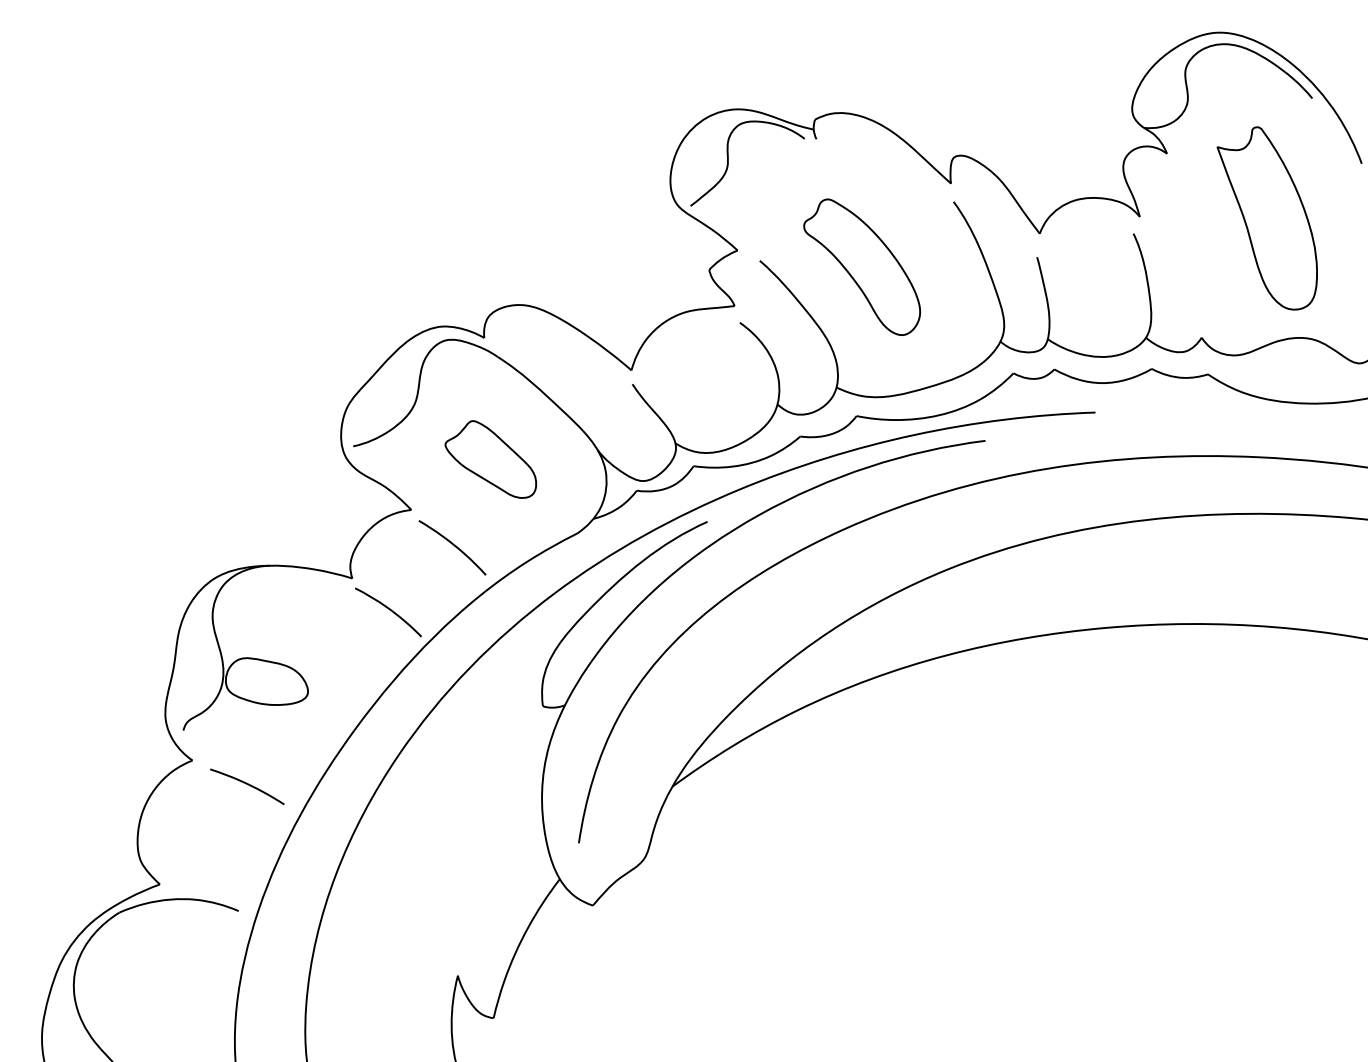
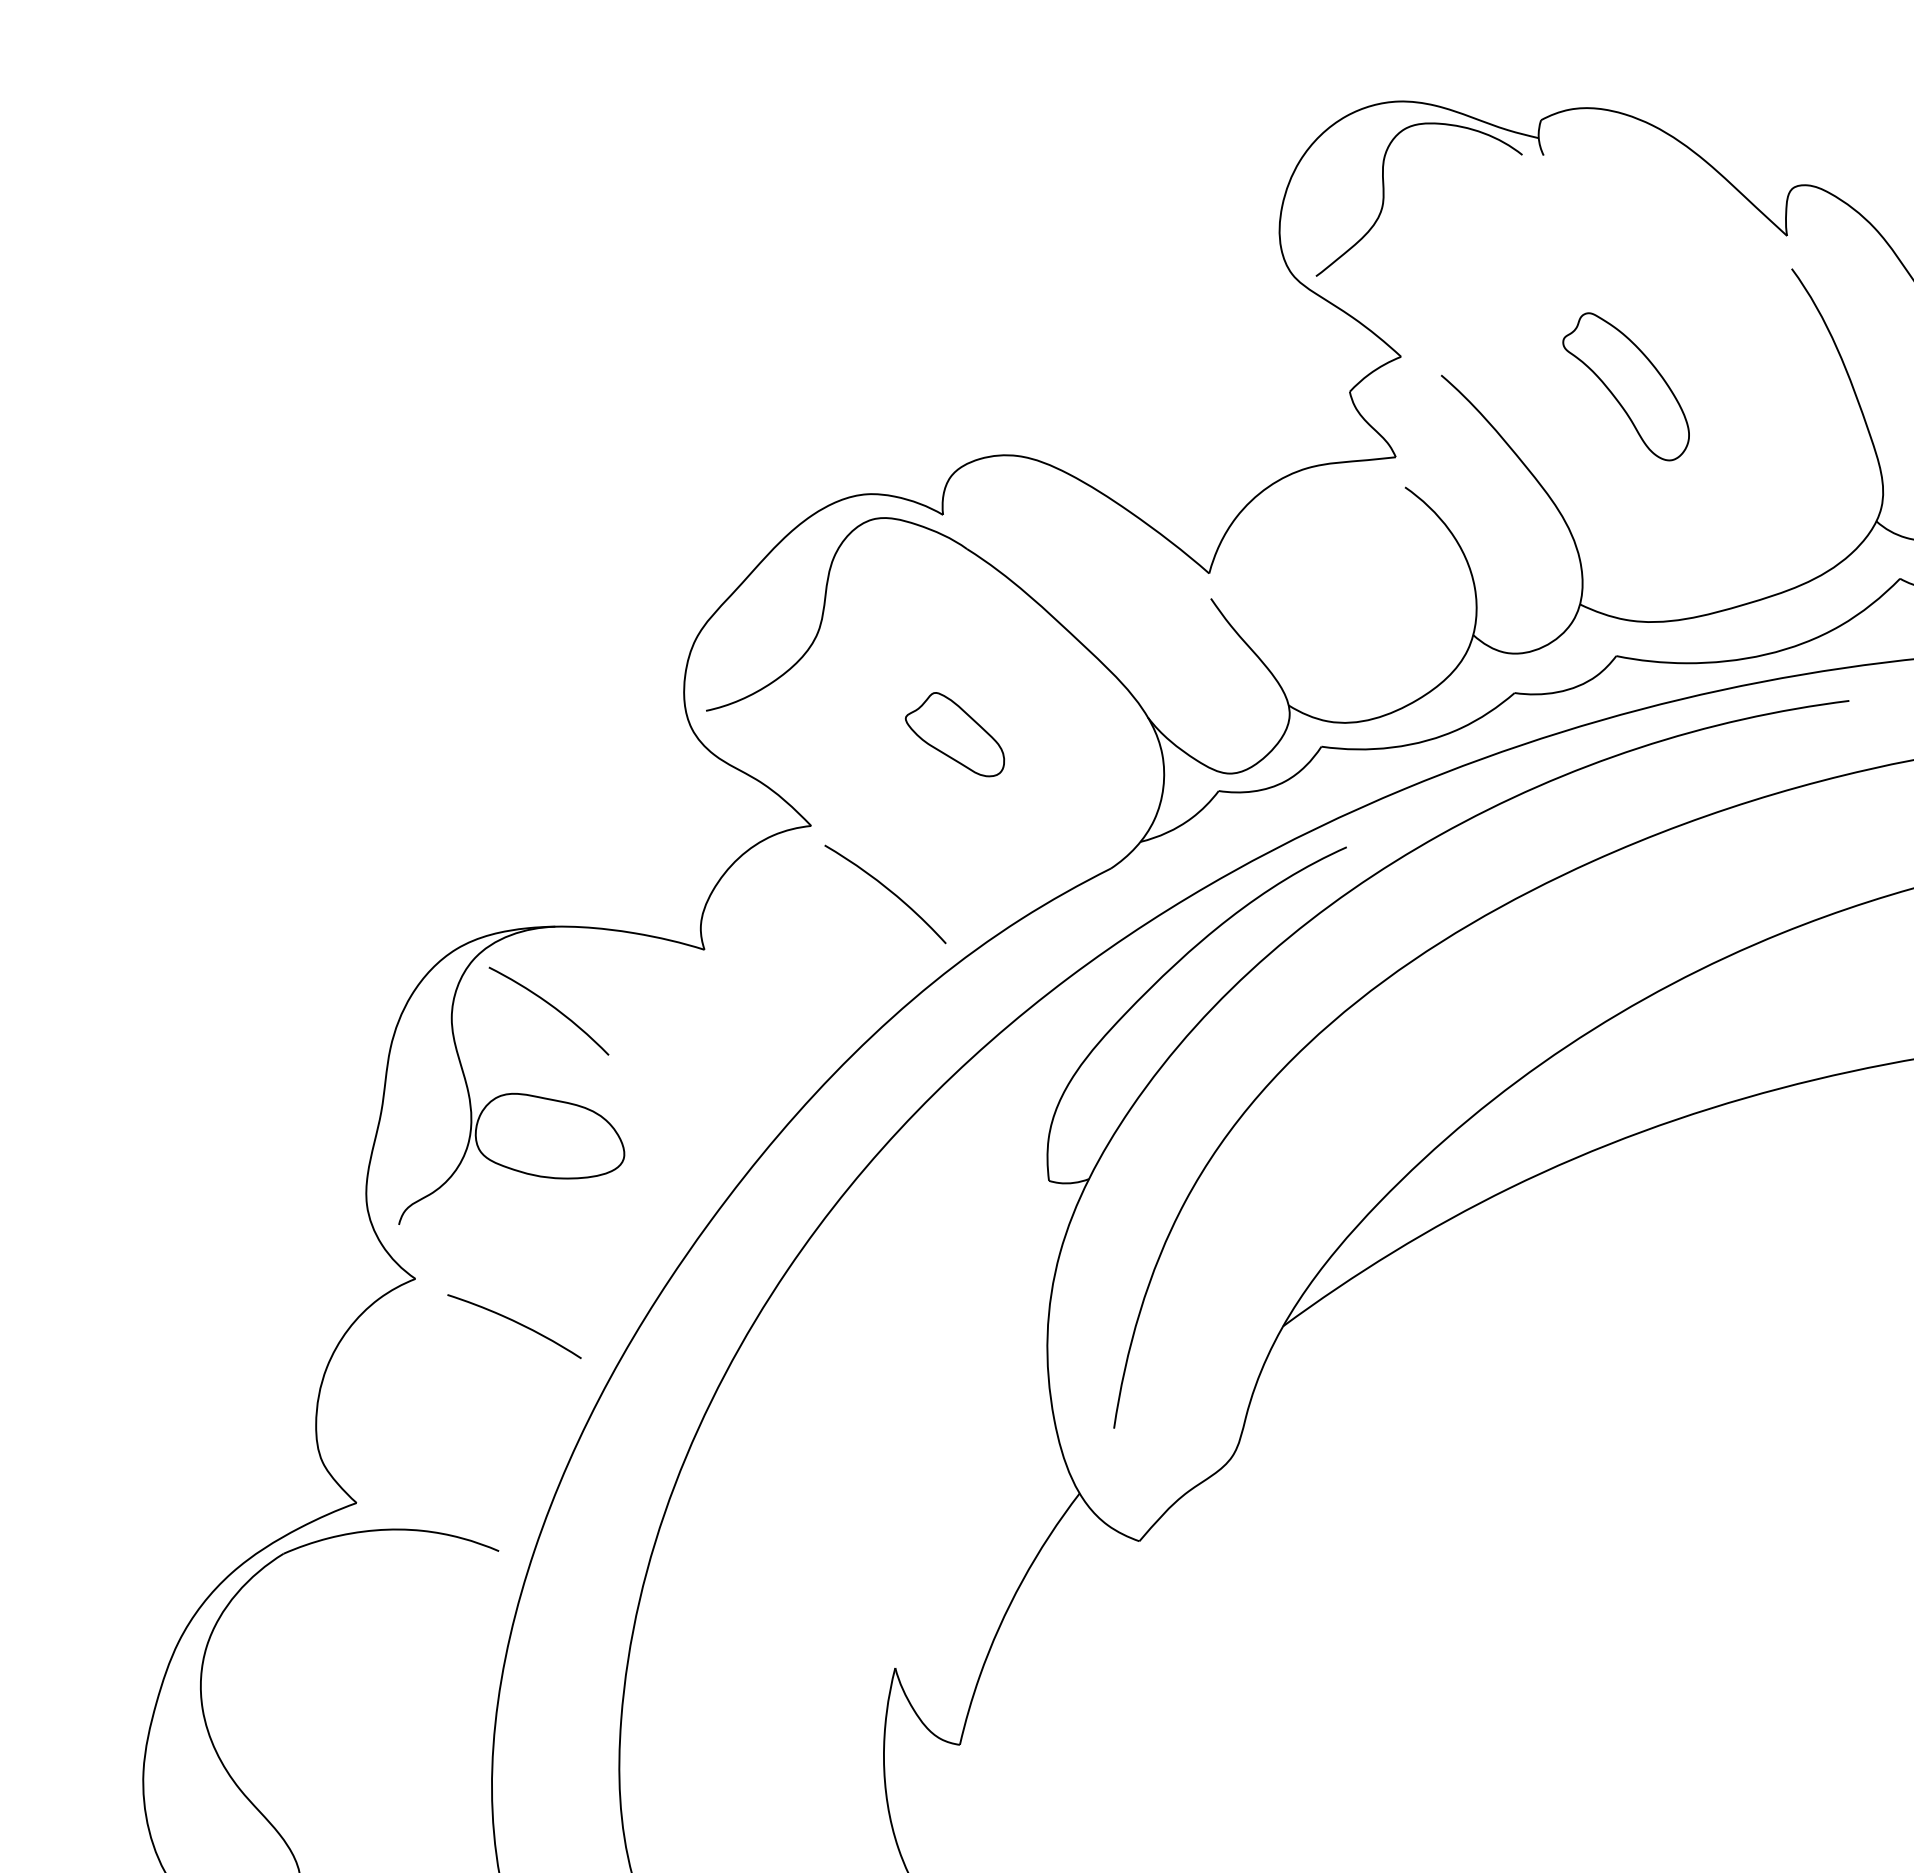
part: (861, 266) -> (1625, 385), size x0.6
part: (490, 459) -> (954, 734), size x0.6
curve: (389, 610) -> (551, 1007), moved

